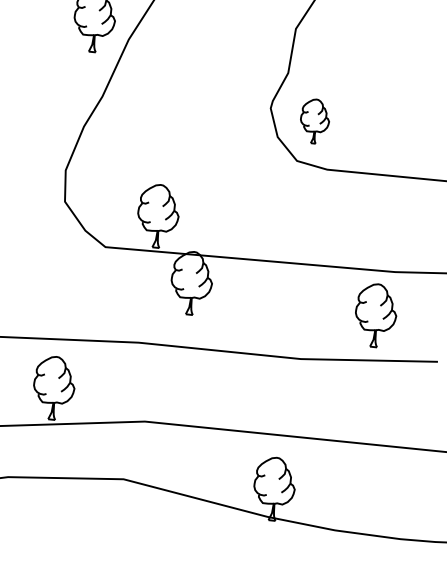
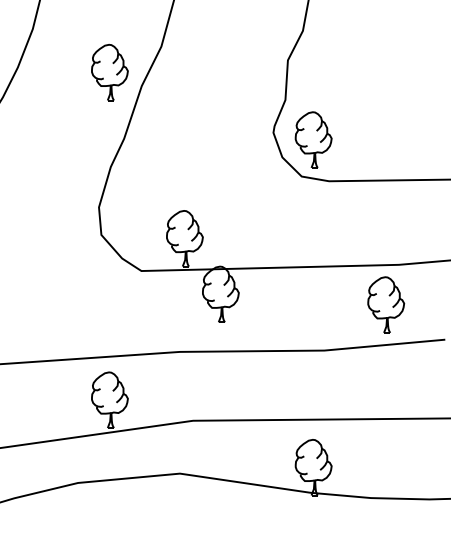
part: (314, 120) -> (313, 139), size x1.43

